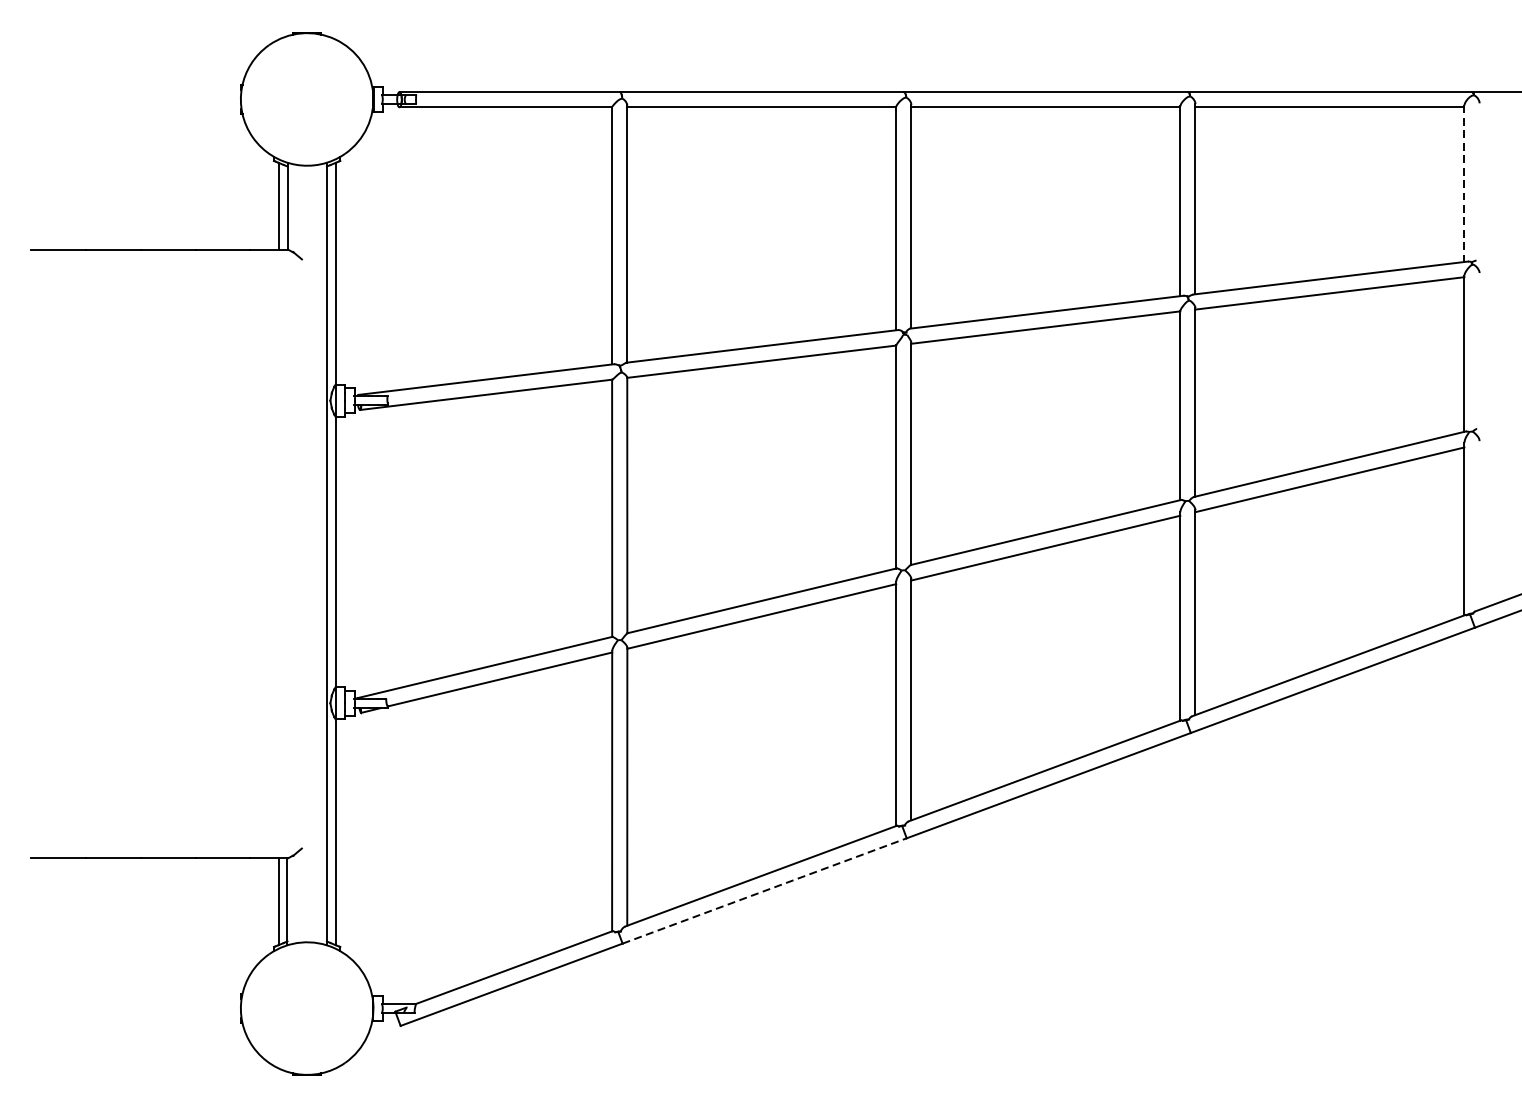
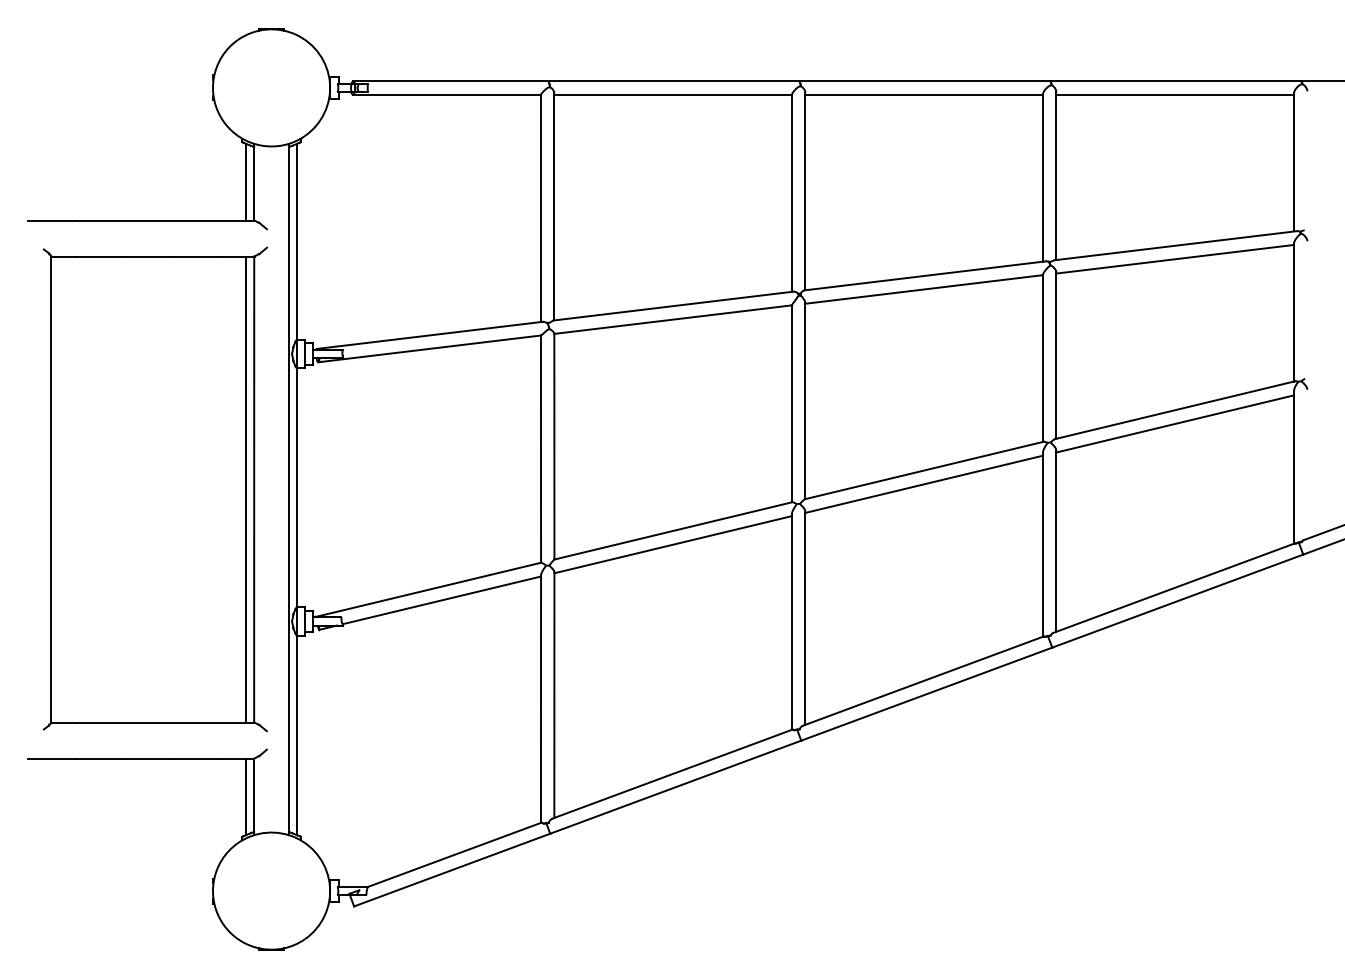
line: (1463, 183) -> (1293, 162), dashed -> solid
part: (174, 554) -> (154, 489), added
line: (764, 891) -> (675, 787), dashed -> solid

